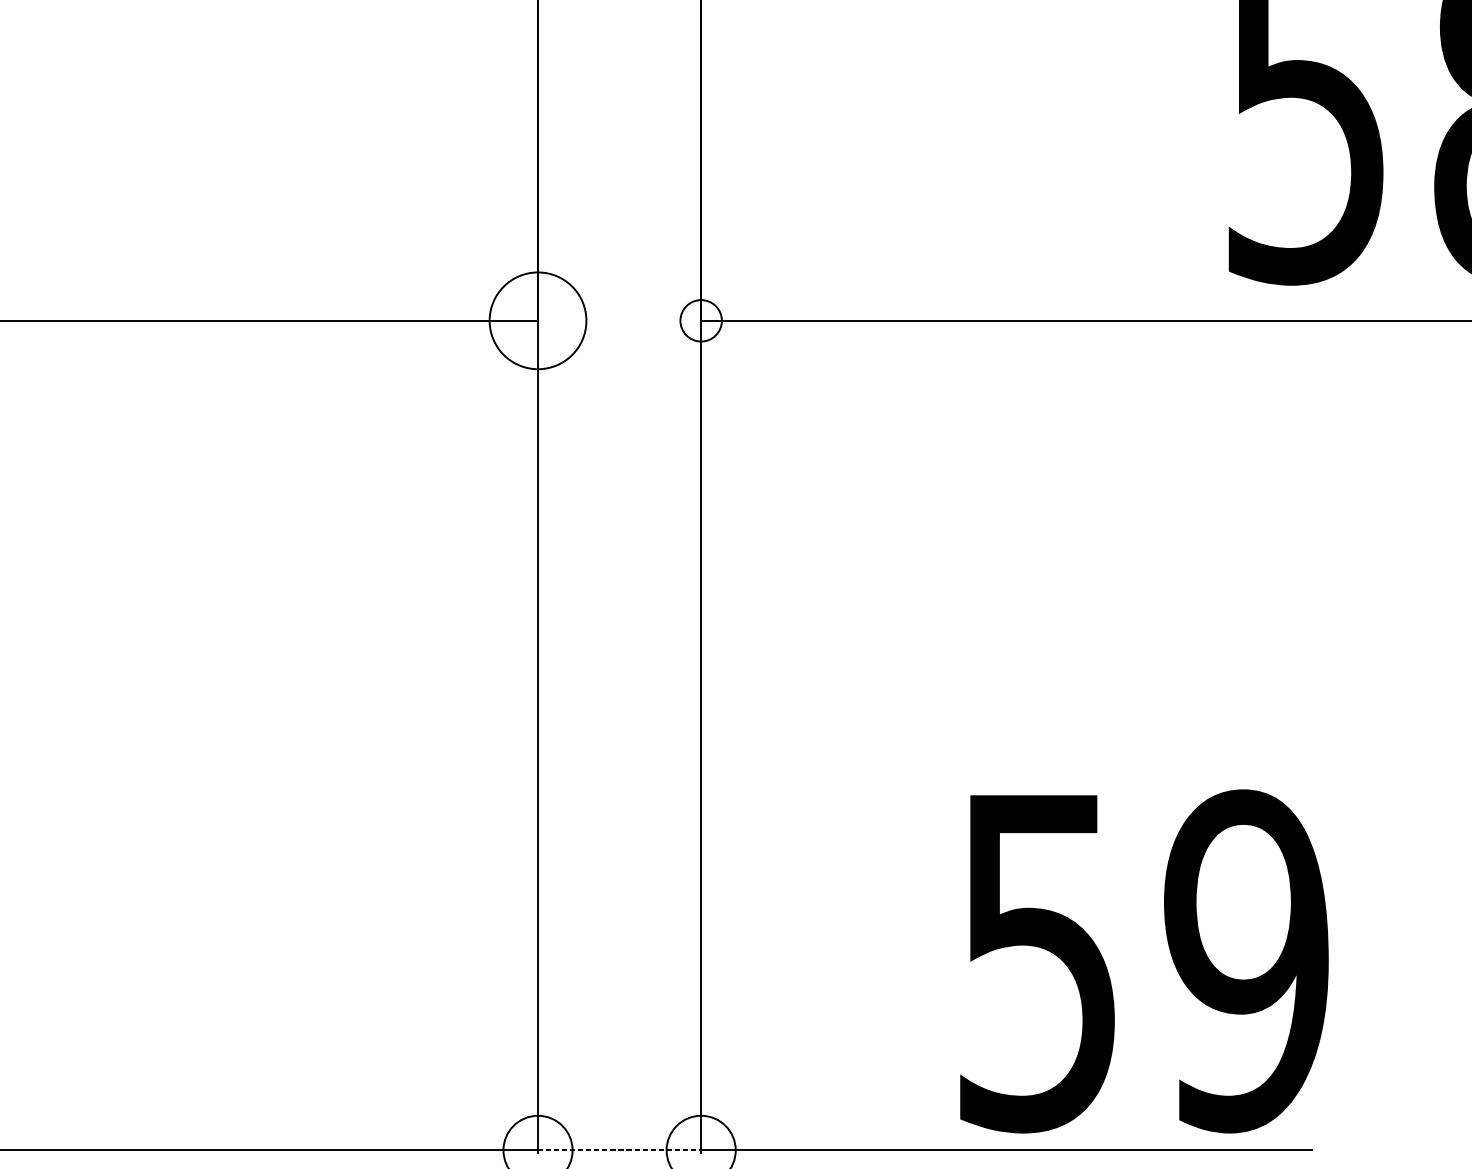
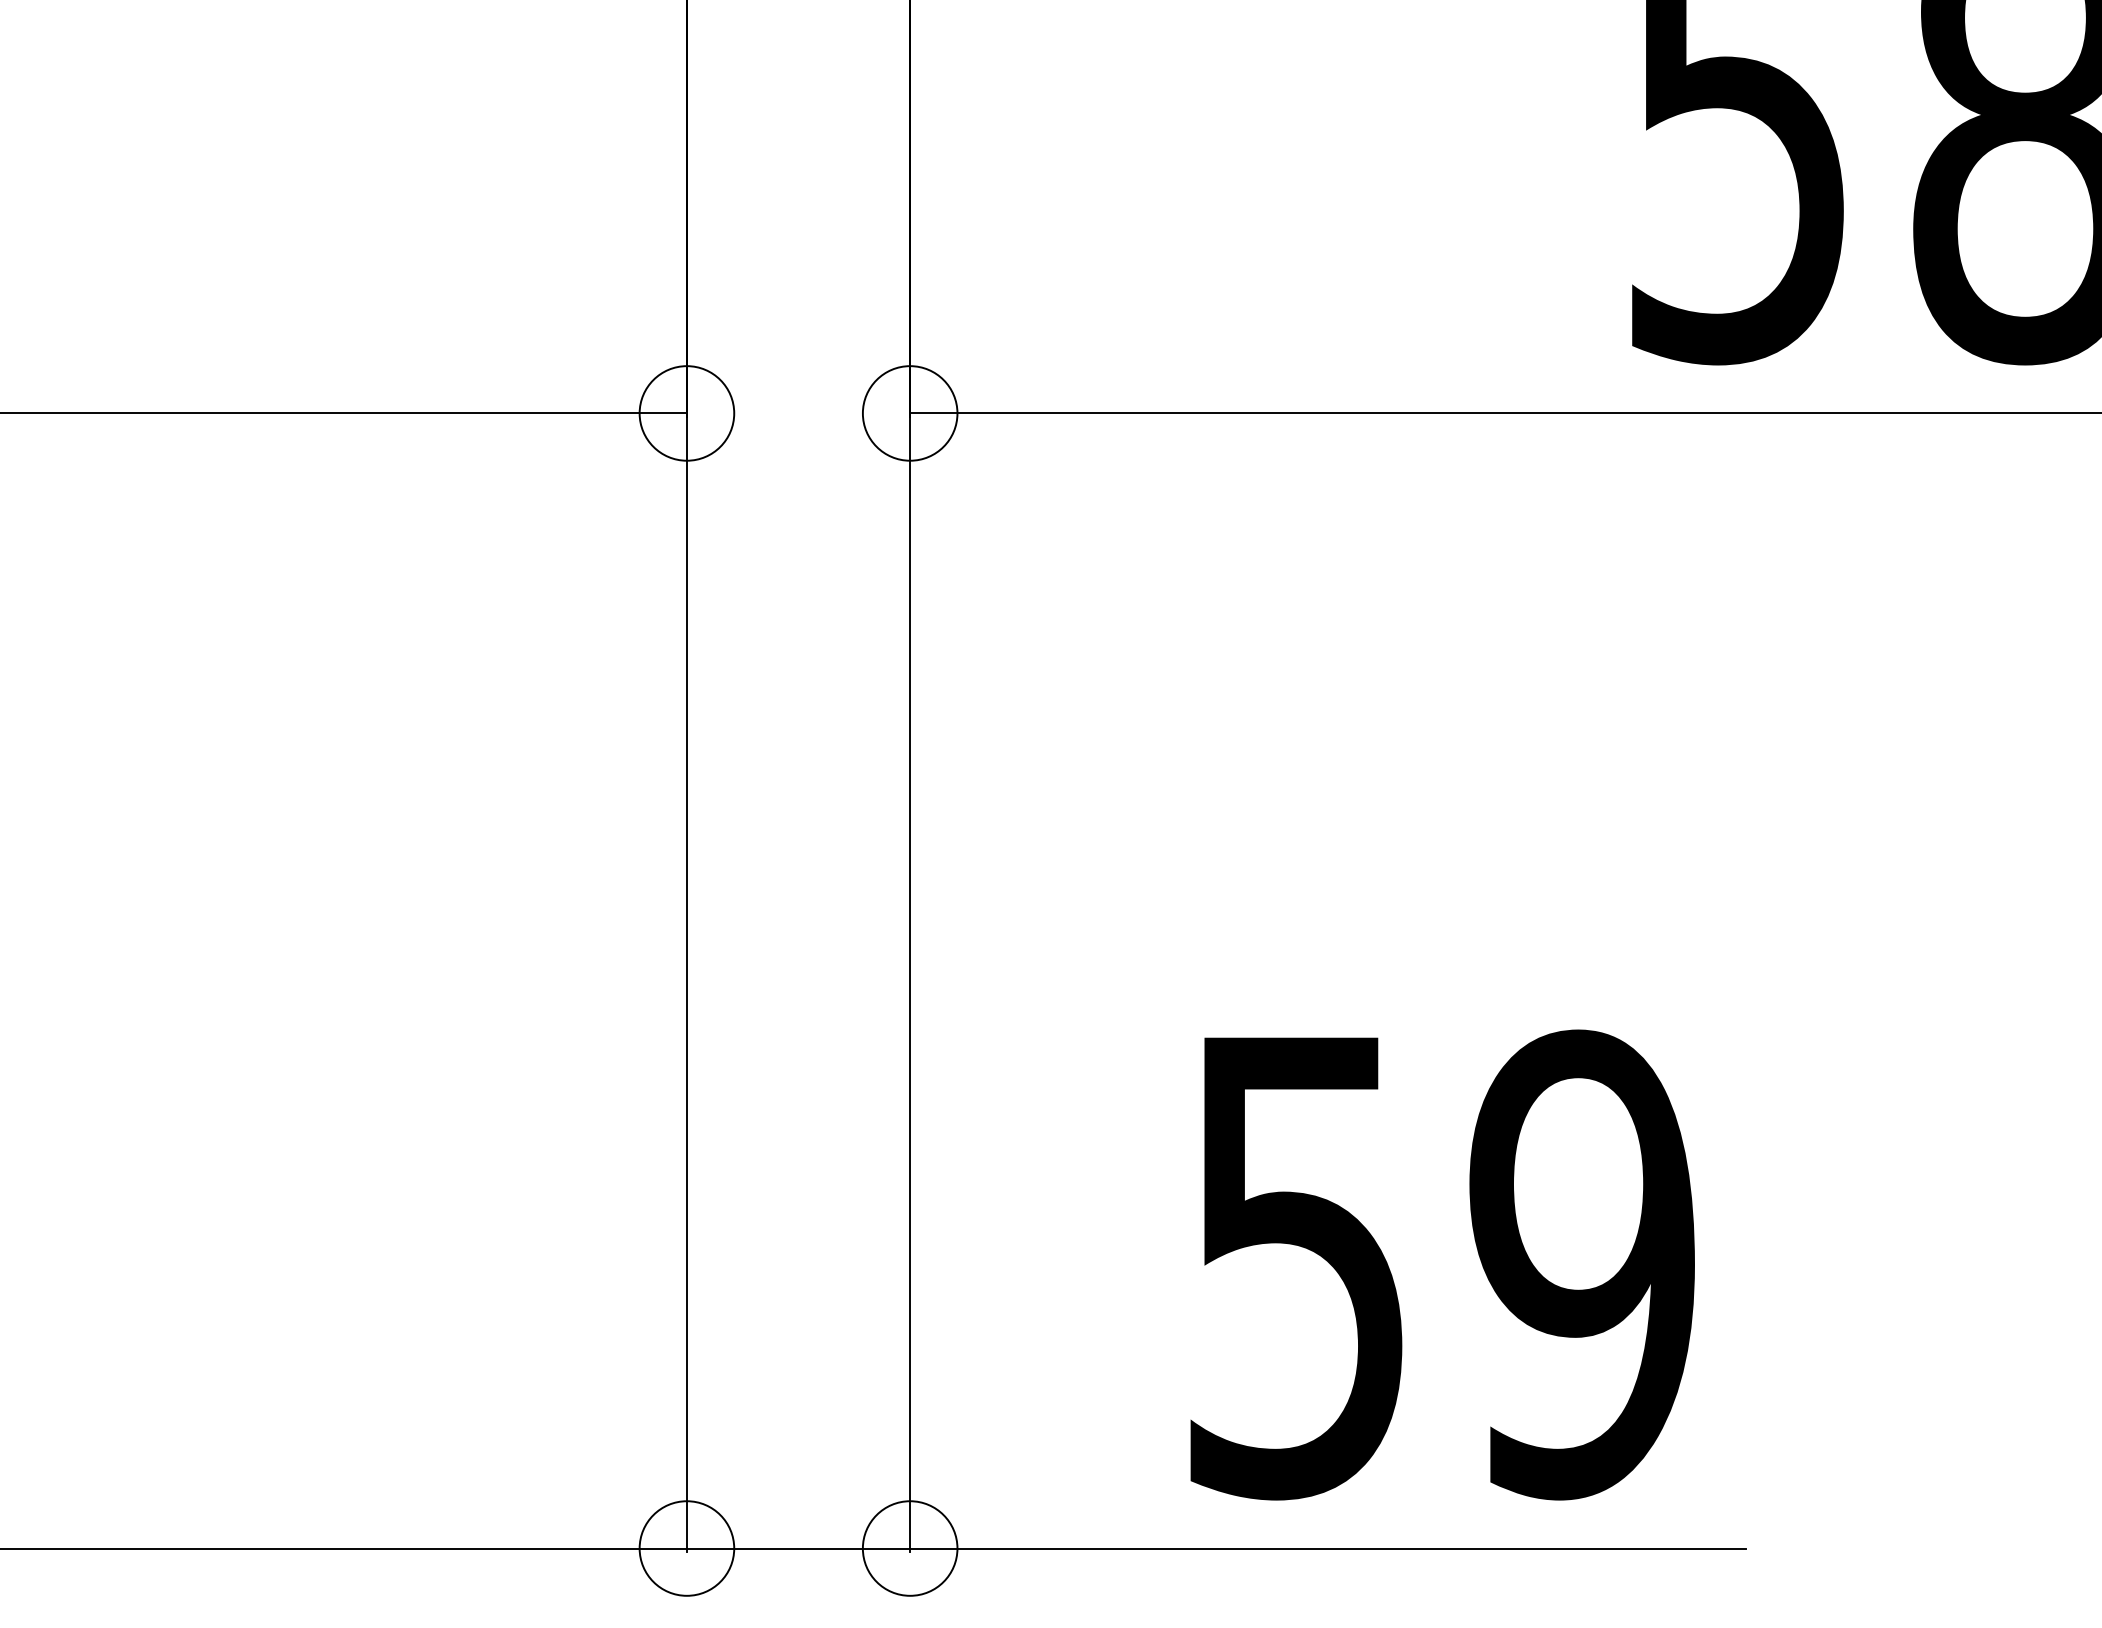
circle: (537, 320) -> (686, 413), size x0.71
circle: (700, 320) -> (909, 413), size x1.67
text: (1144, 961) -> (1442, 1264), moved
line: (619, 1150) -> (798, 1548), dashed -> solid

